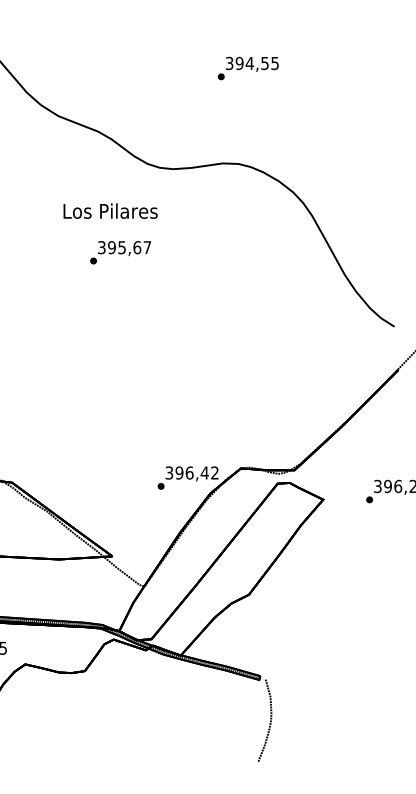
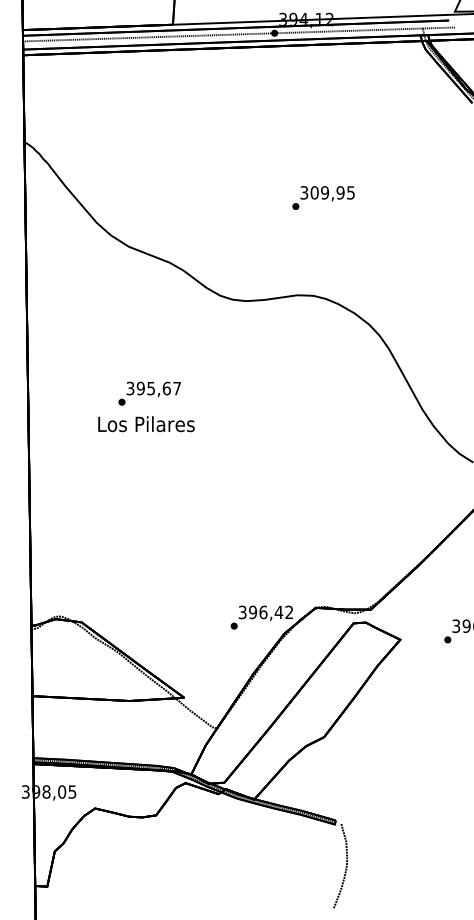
text: (252, 63) -> (327, 192), 394,55 -> 309,95
text: (110, 211) -> (146, 424), moved
text: (120, 252) -> (149, 393), moved

